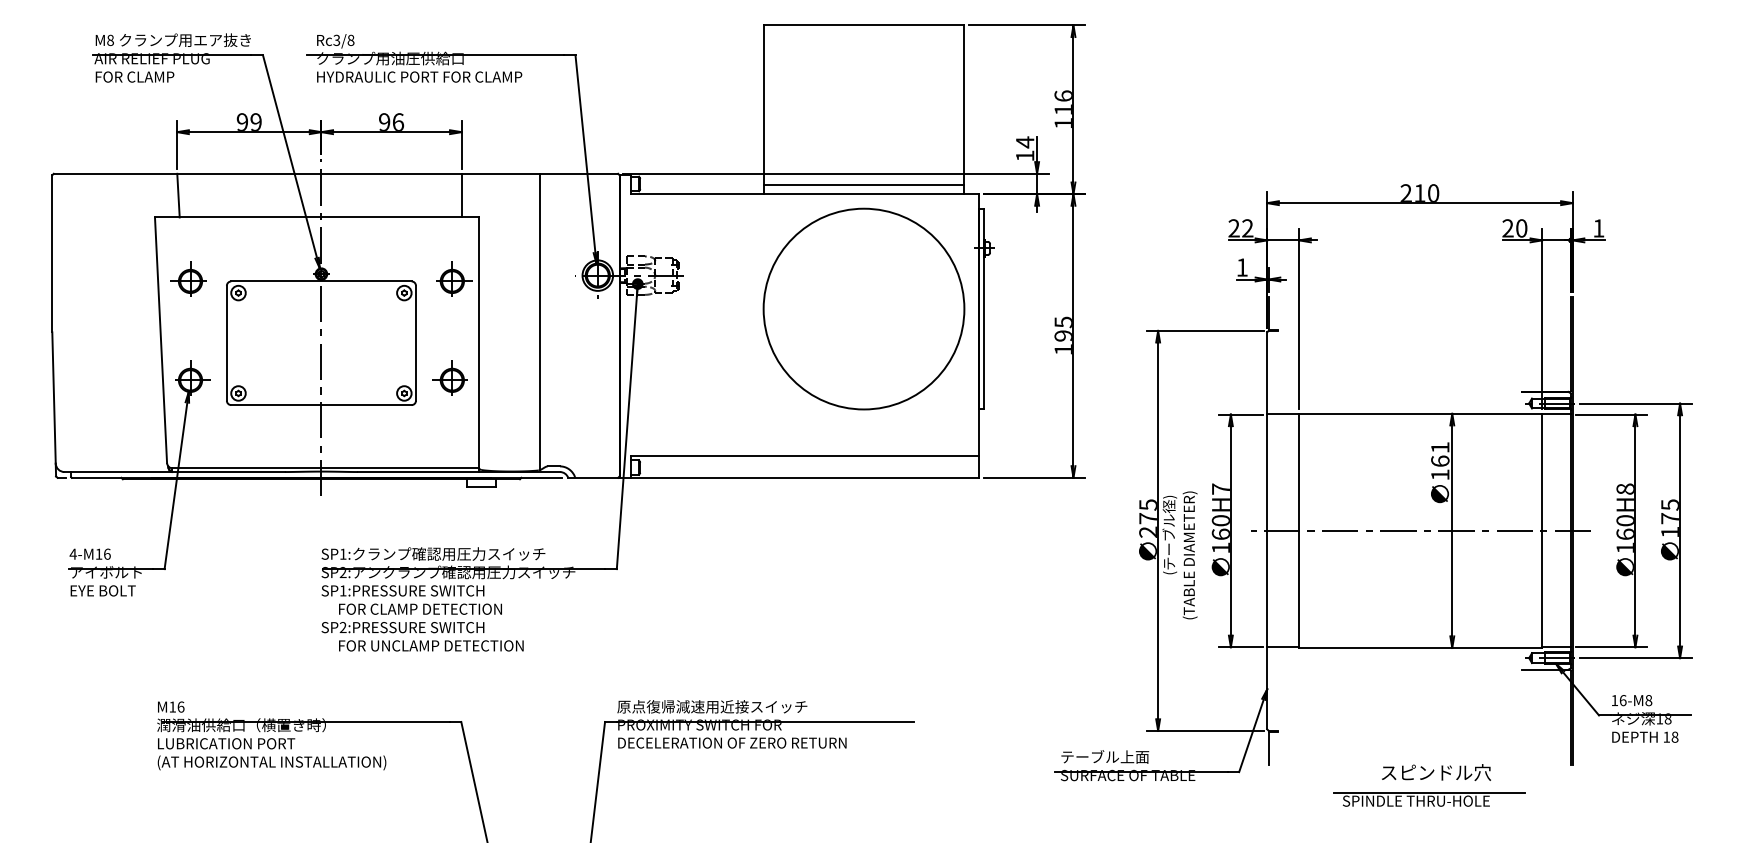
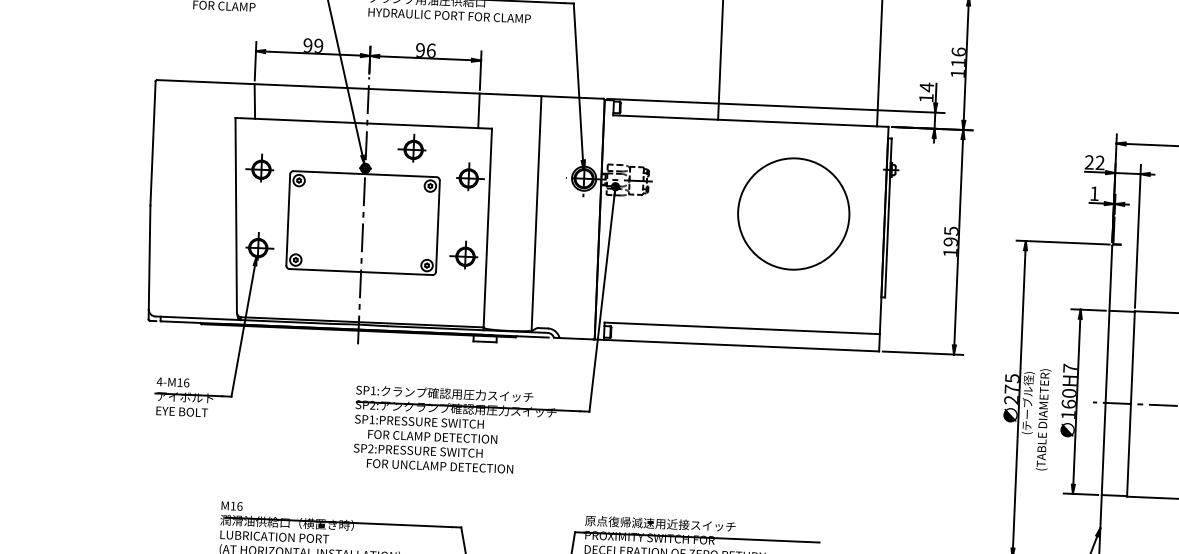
line: (863, 185) -> (797, 116), removed
part: (378, 245) -> (411, 147), added
circle: (863, 308) -> (793, 213), size x0.7

